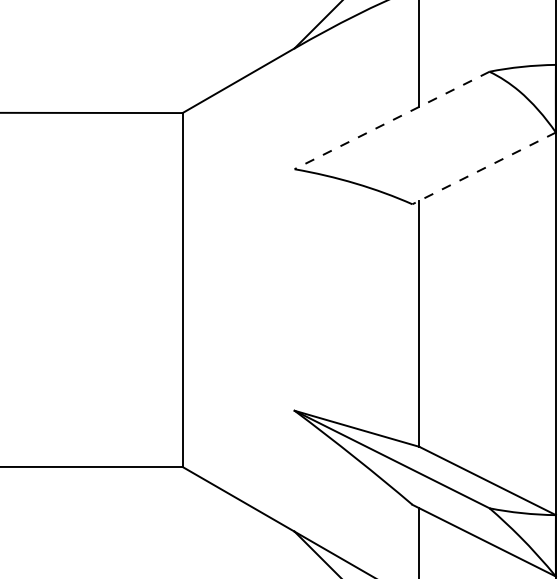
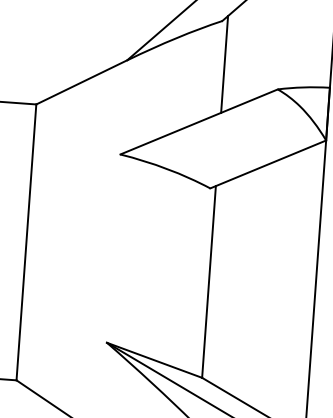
line: (392, 120) -> (199, 121), dashed -> solid
line: (483, 168) -> (267, 164), dashed -> solid

